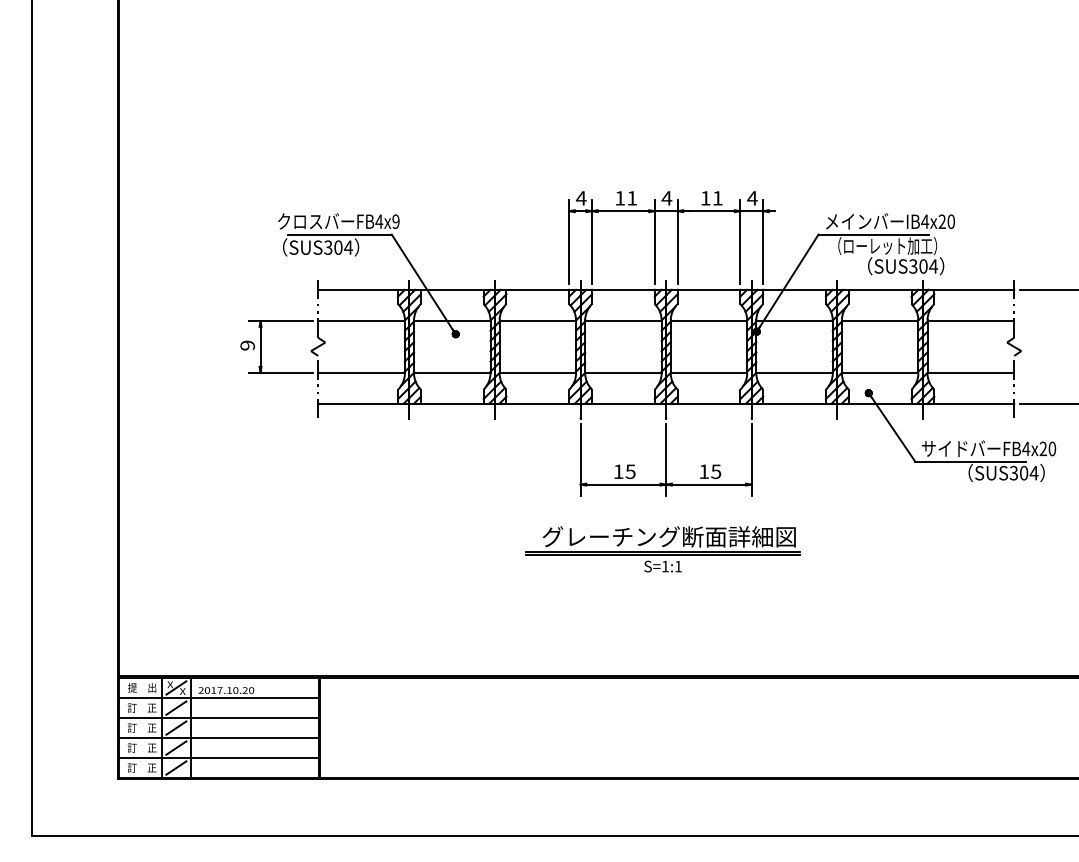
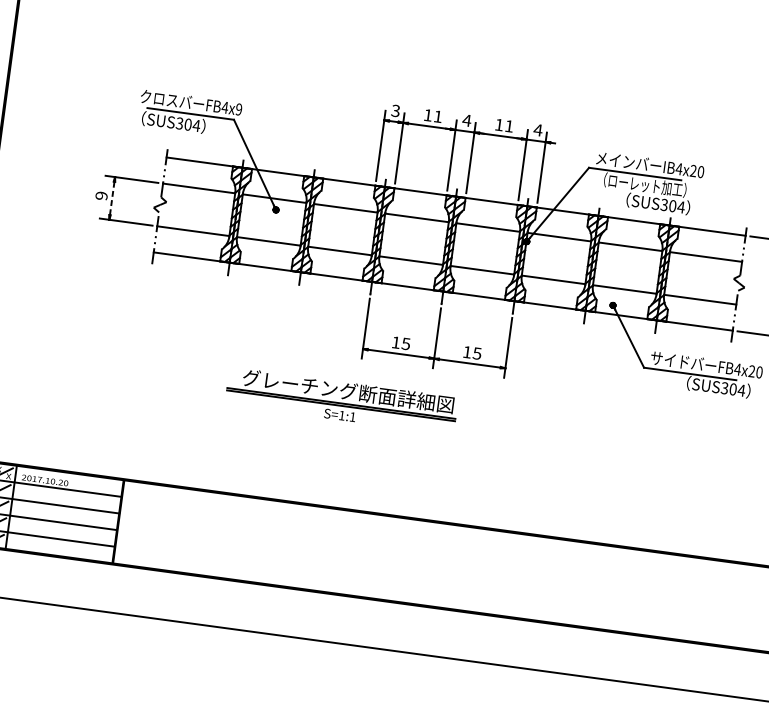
text: (580, 198) -> (395, 111), 4 -> 3
line: (260, 346) -> (112, 198), solid -> dashed
part: (662, 549) -> (341, 401), moved

